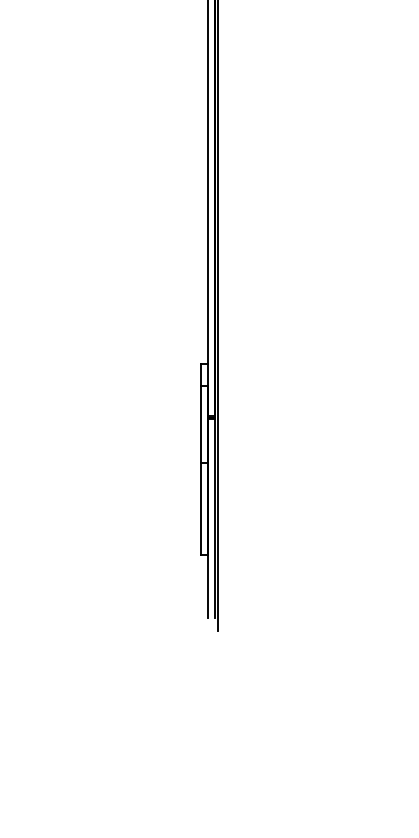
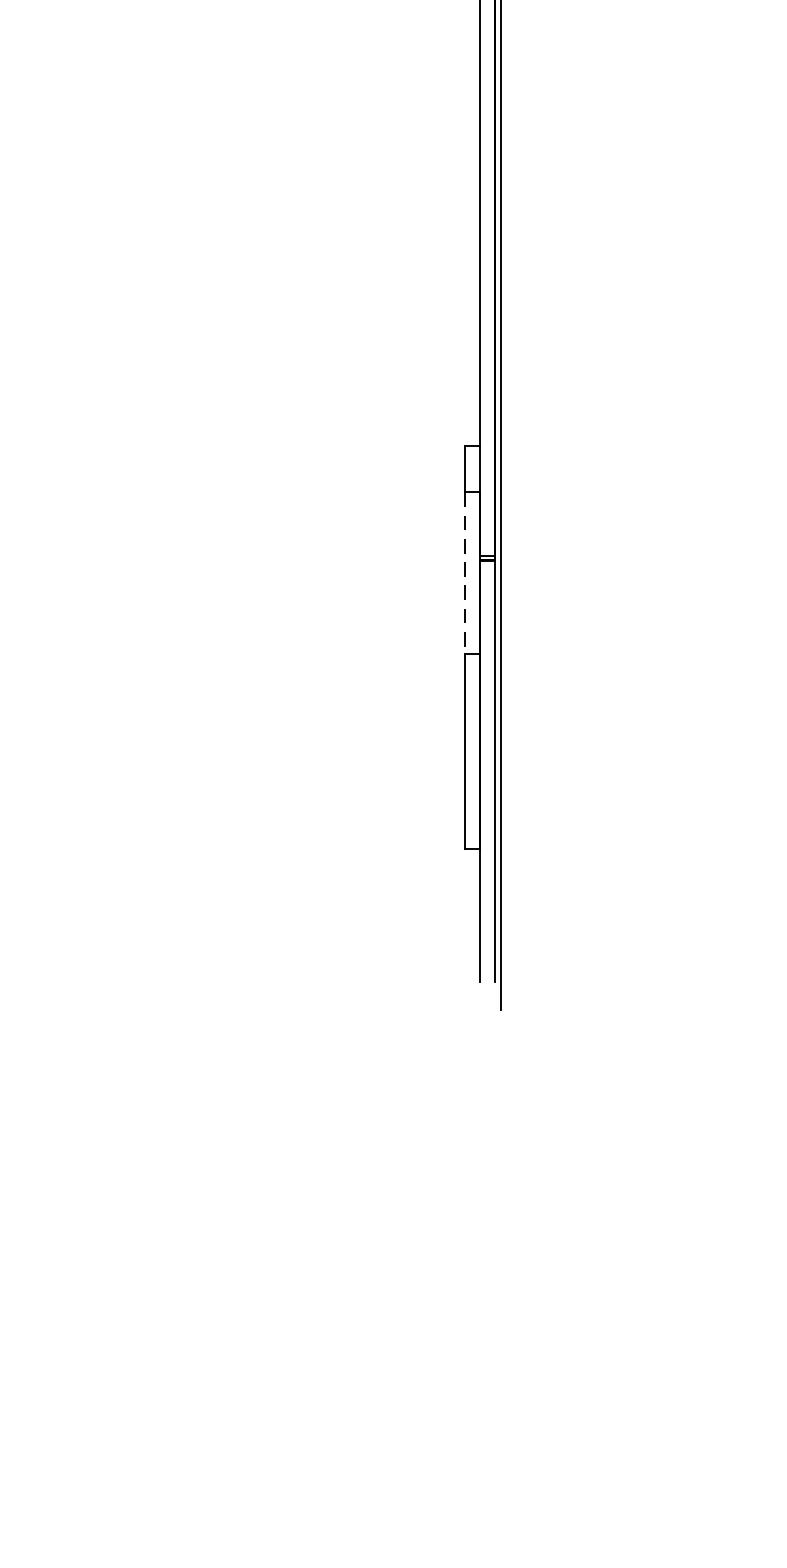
line: (200, 425) -> (463, 575), solid -> dashed

